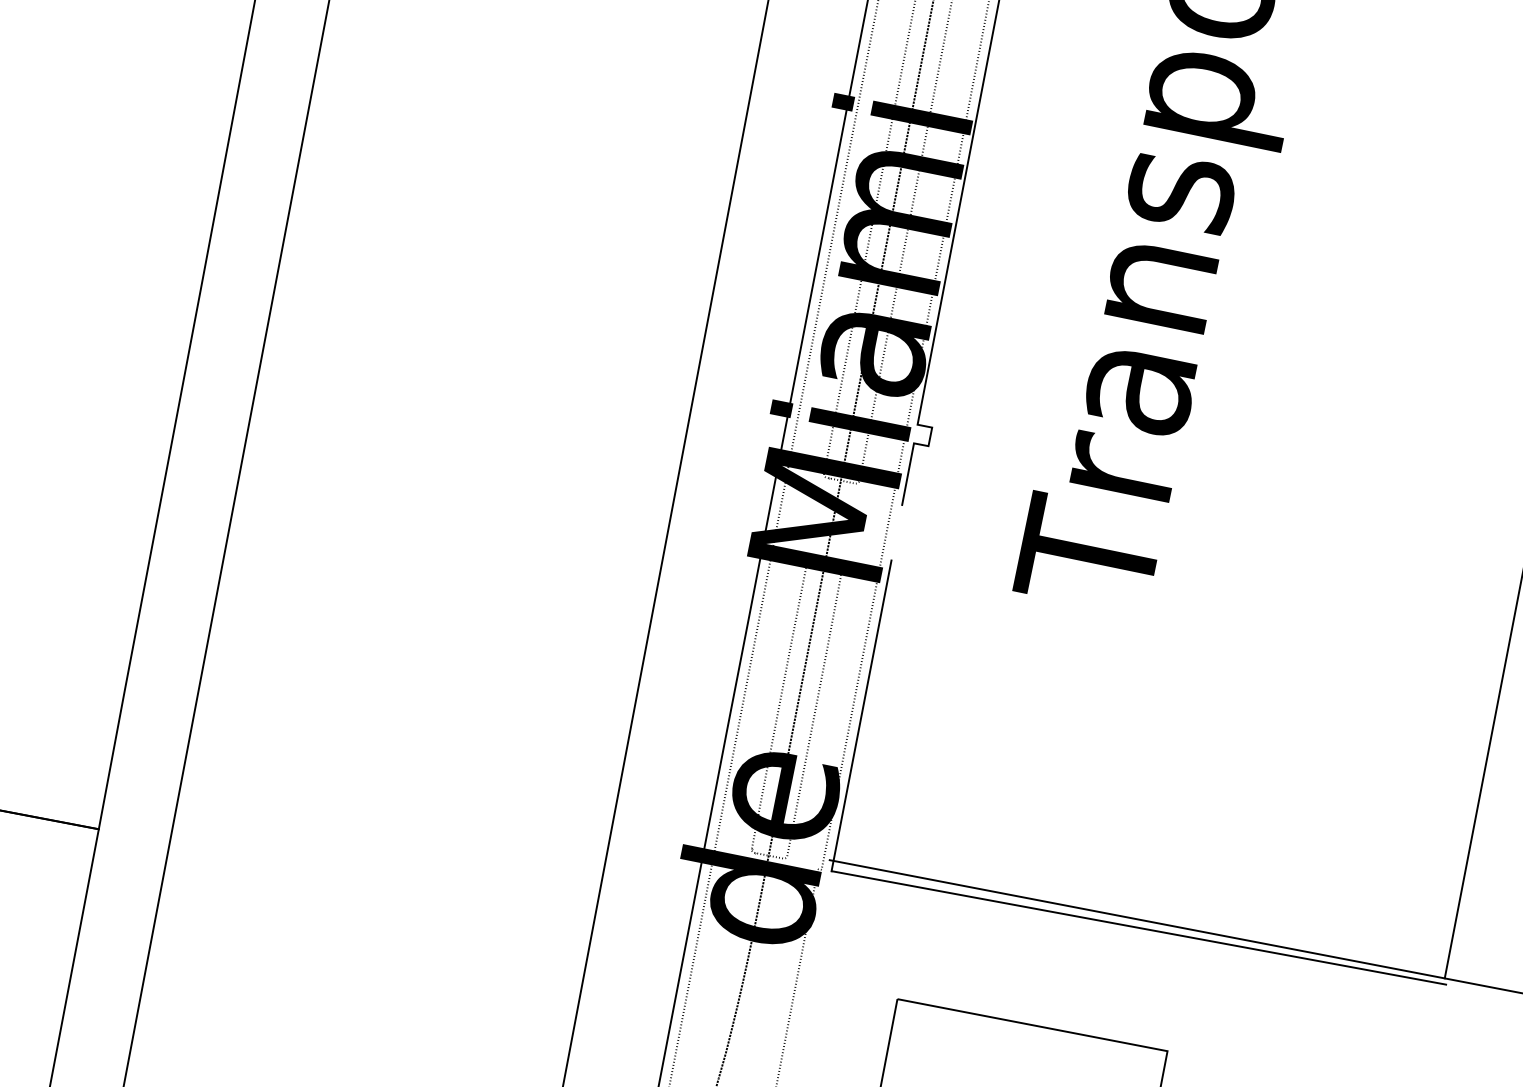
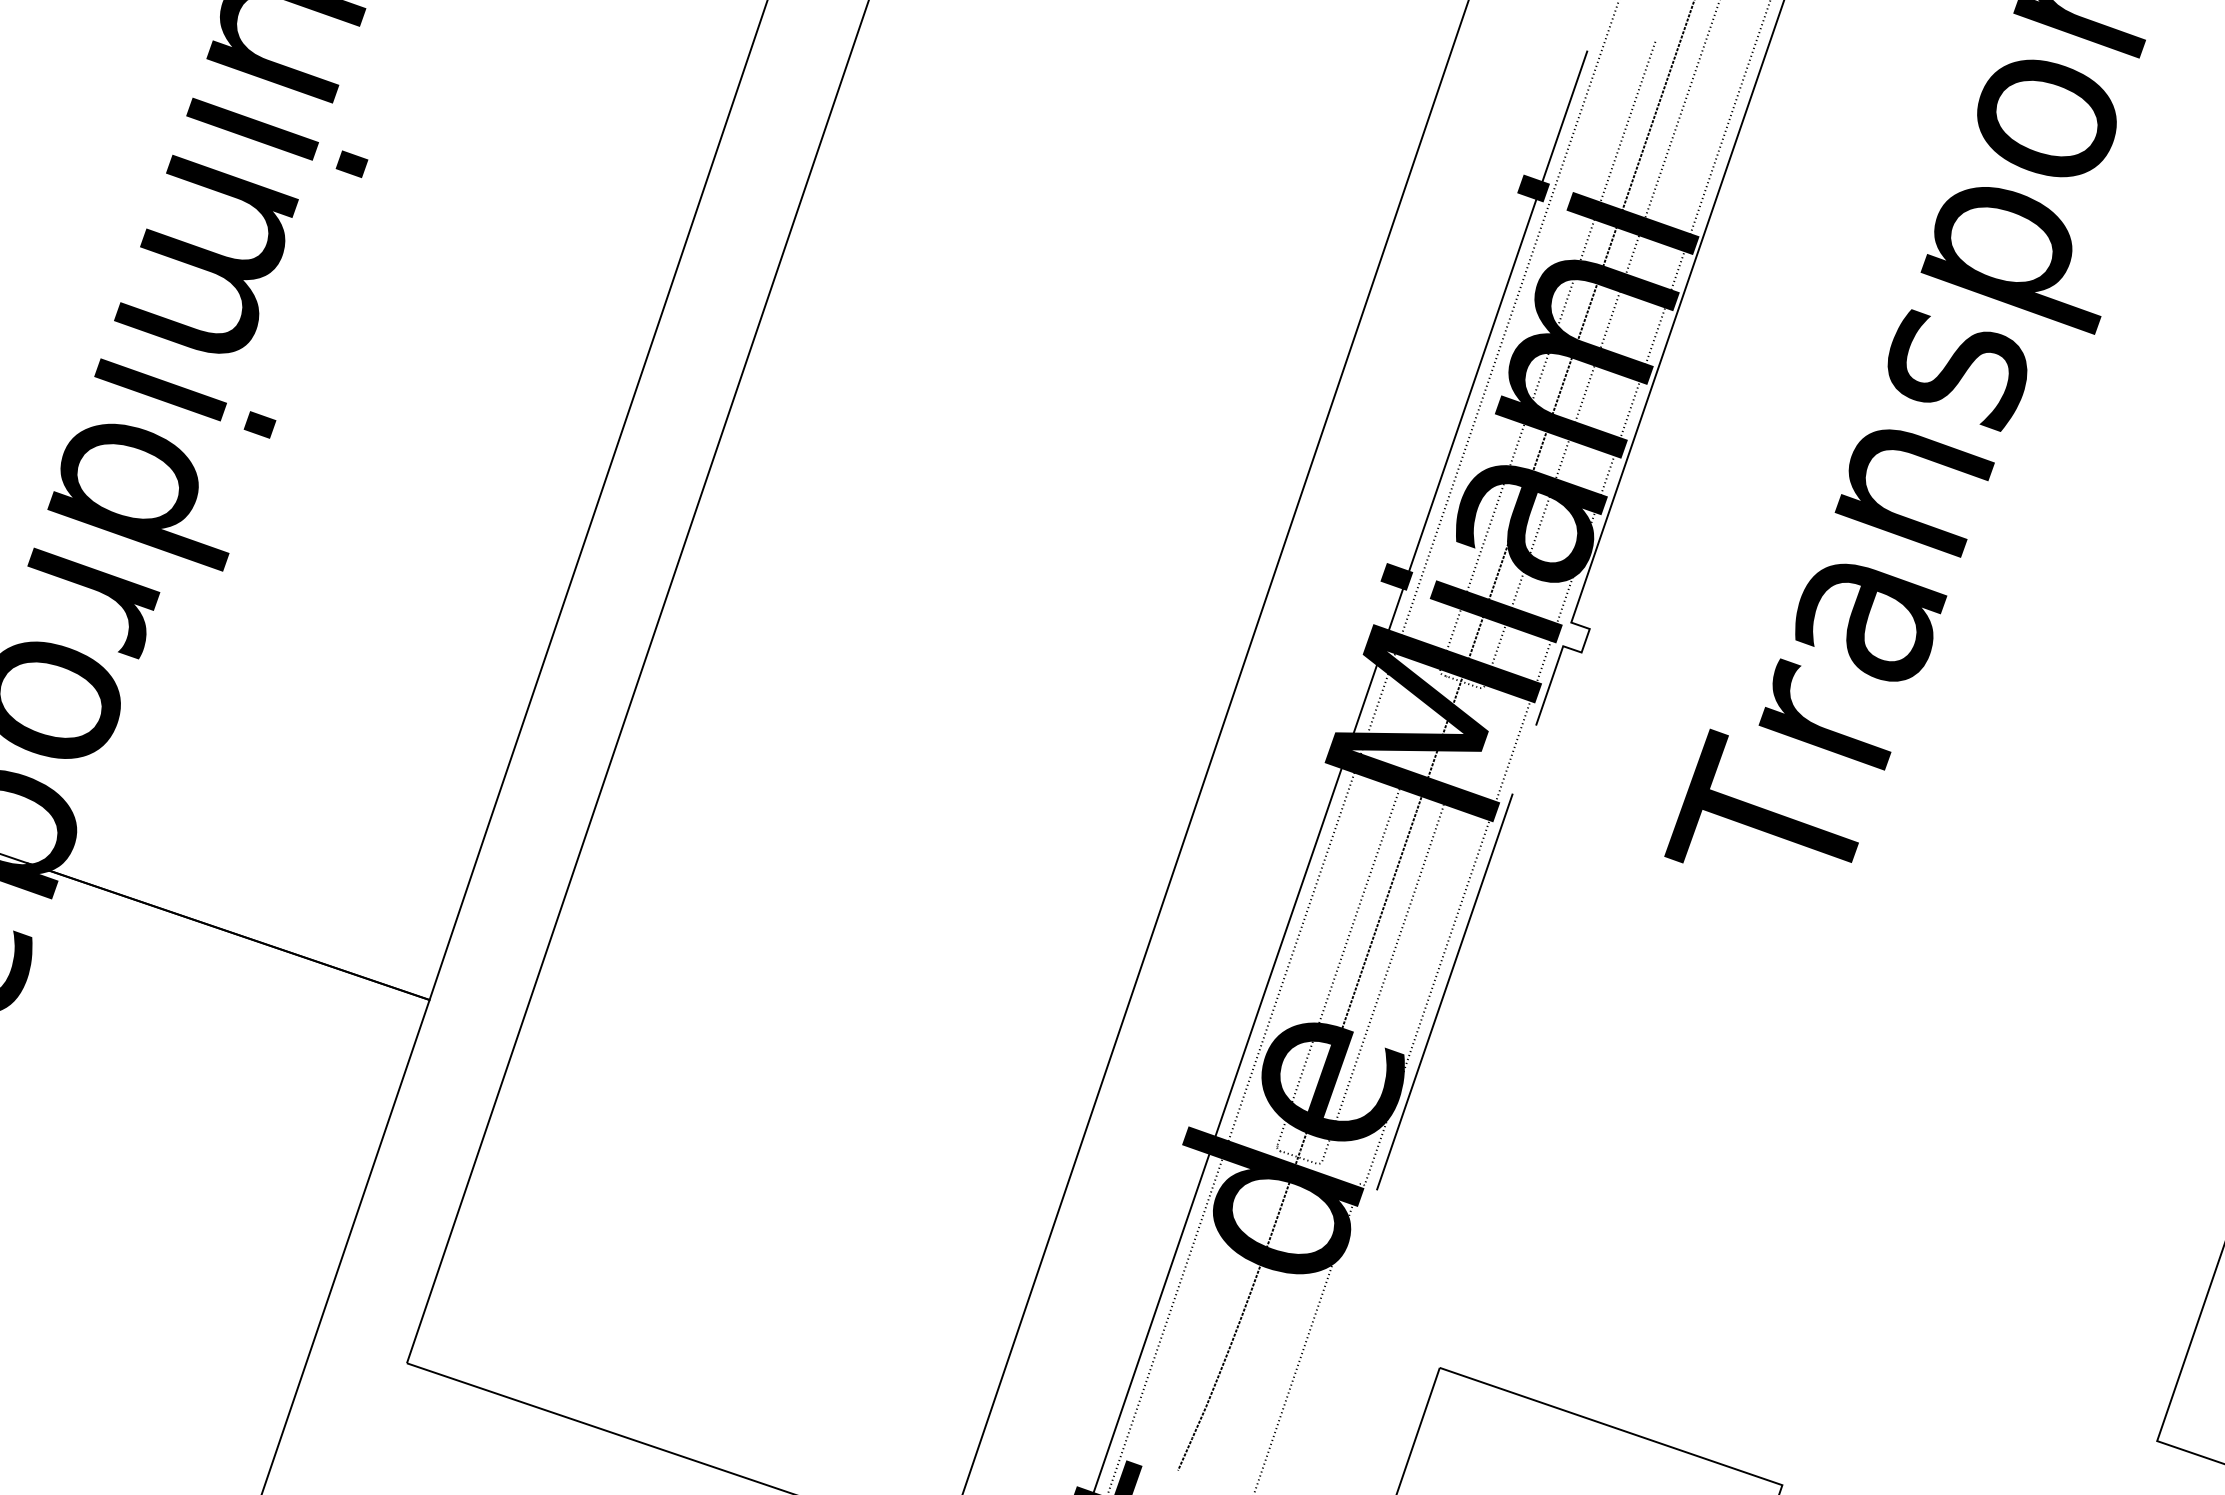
line: (1136, 919) -> (1766, 1307), removed
line: (1138, 928) -> (1767, 1319), removed

